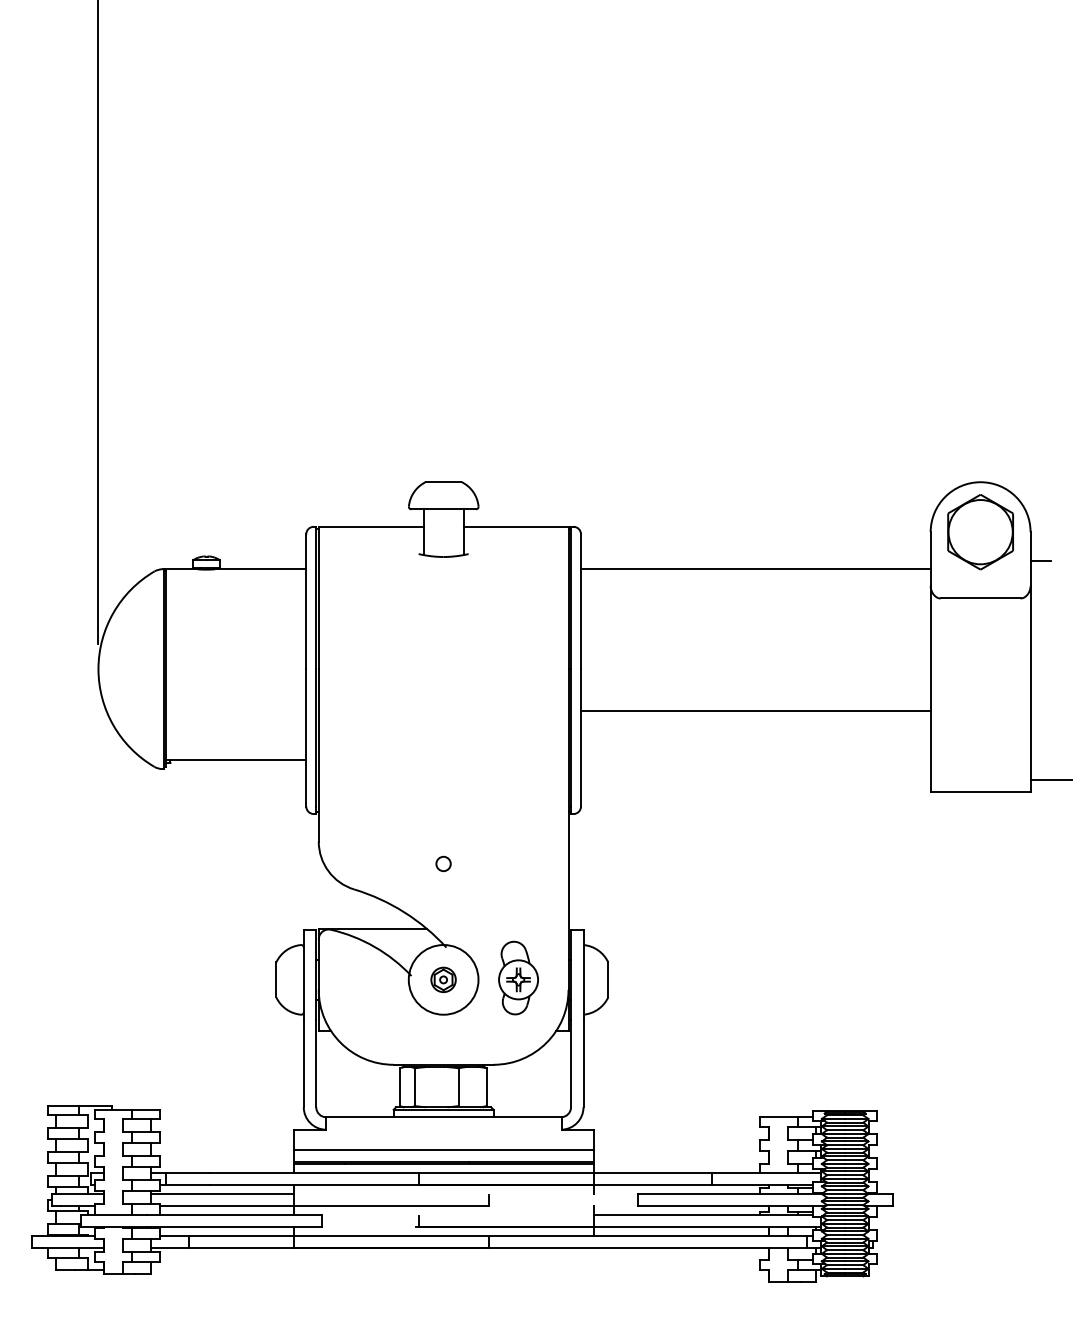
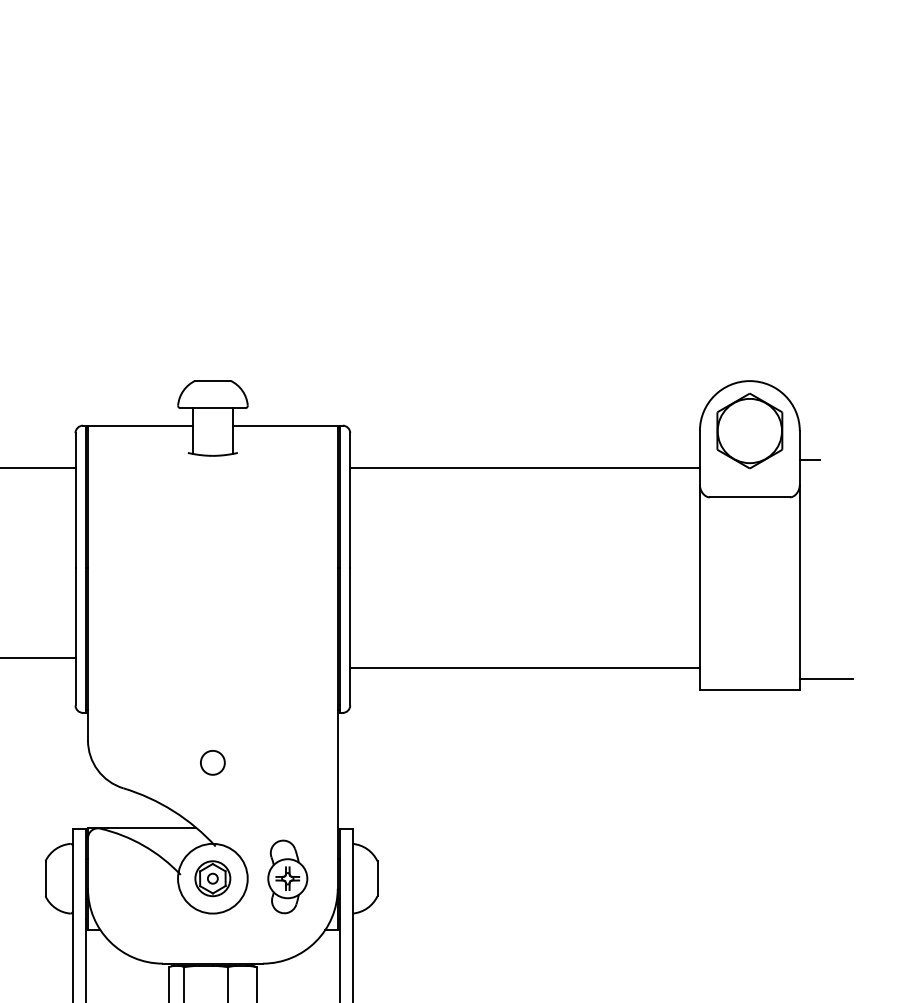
line: (755, 711) -> (524, 668), moved
circle: (443, 863) -> (212, 762), size x1.67
part: (443, 979) -> (212, 878), size x1.43

